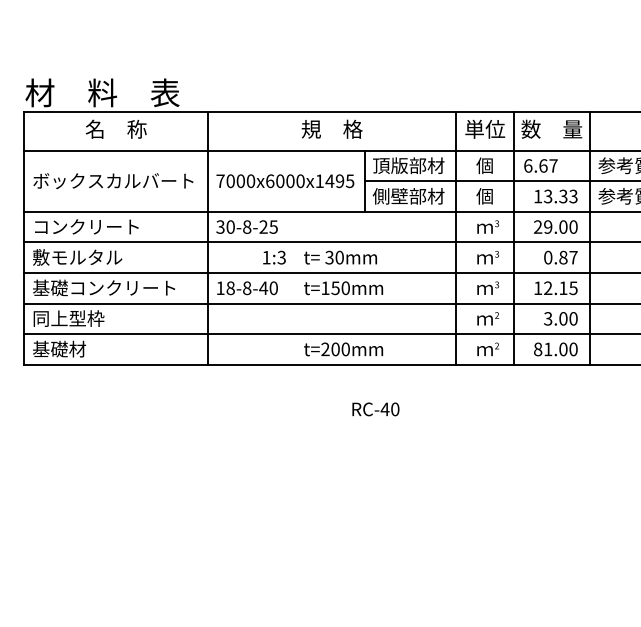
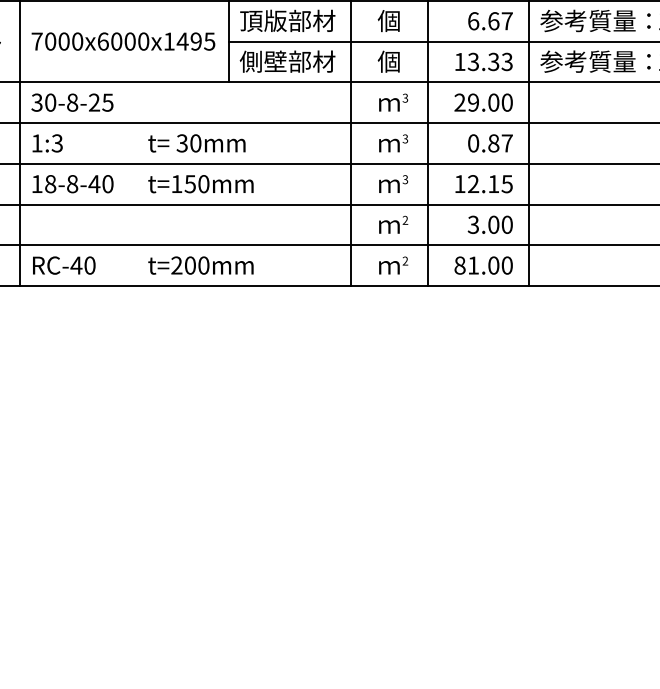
text: (540, 165) -> (489, 20), moved
text: (274, 257) -> (47, 143), moved
text: (375, 409) -> (63, 265), moved

